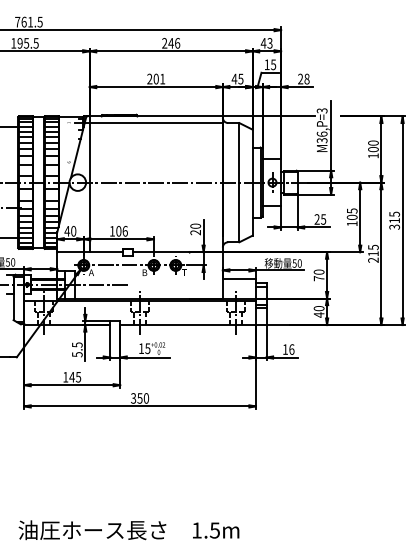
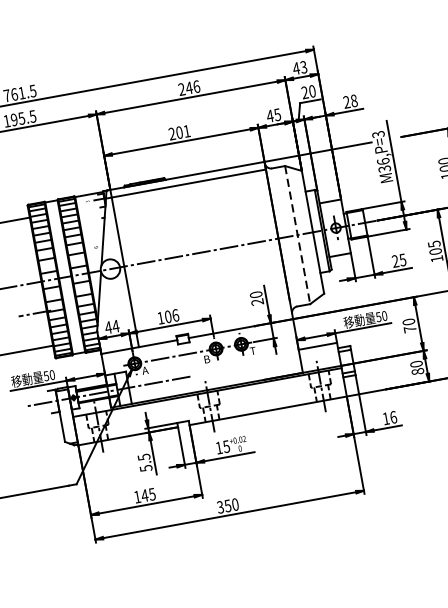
text: (270, 64) -> (308, 91), 15 -> 20
line: (239, 182) -> (297, 234), solid -> dashed
text: (73, 230) -> (115, 325), 40 -> 44
text: (318, 314) -> (417, 371), 40 -> 80

